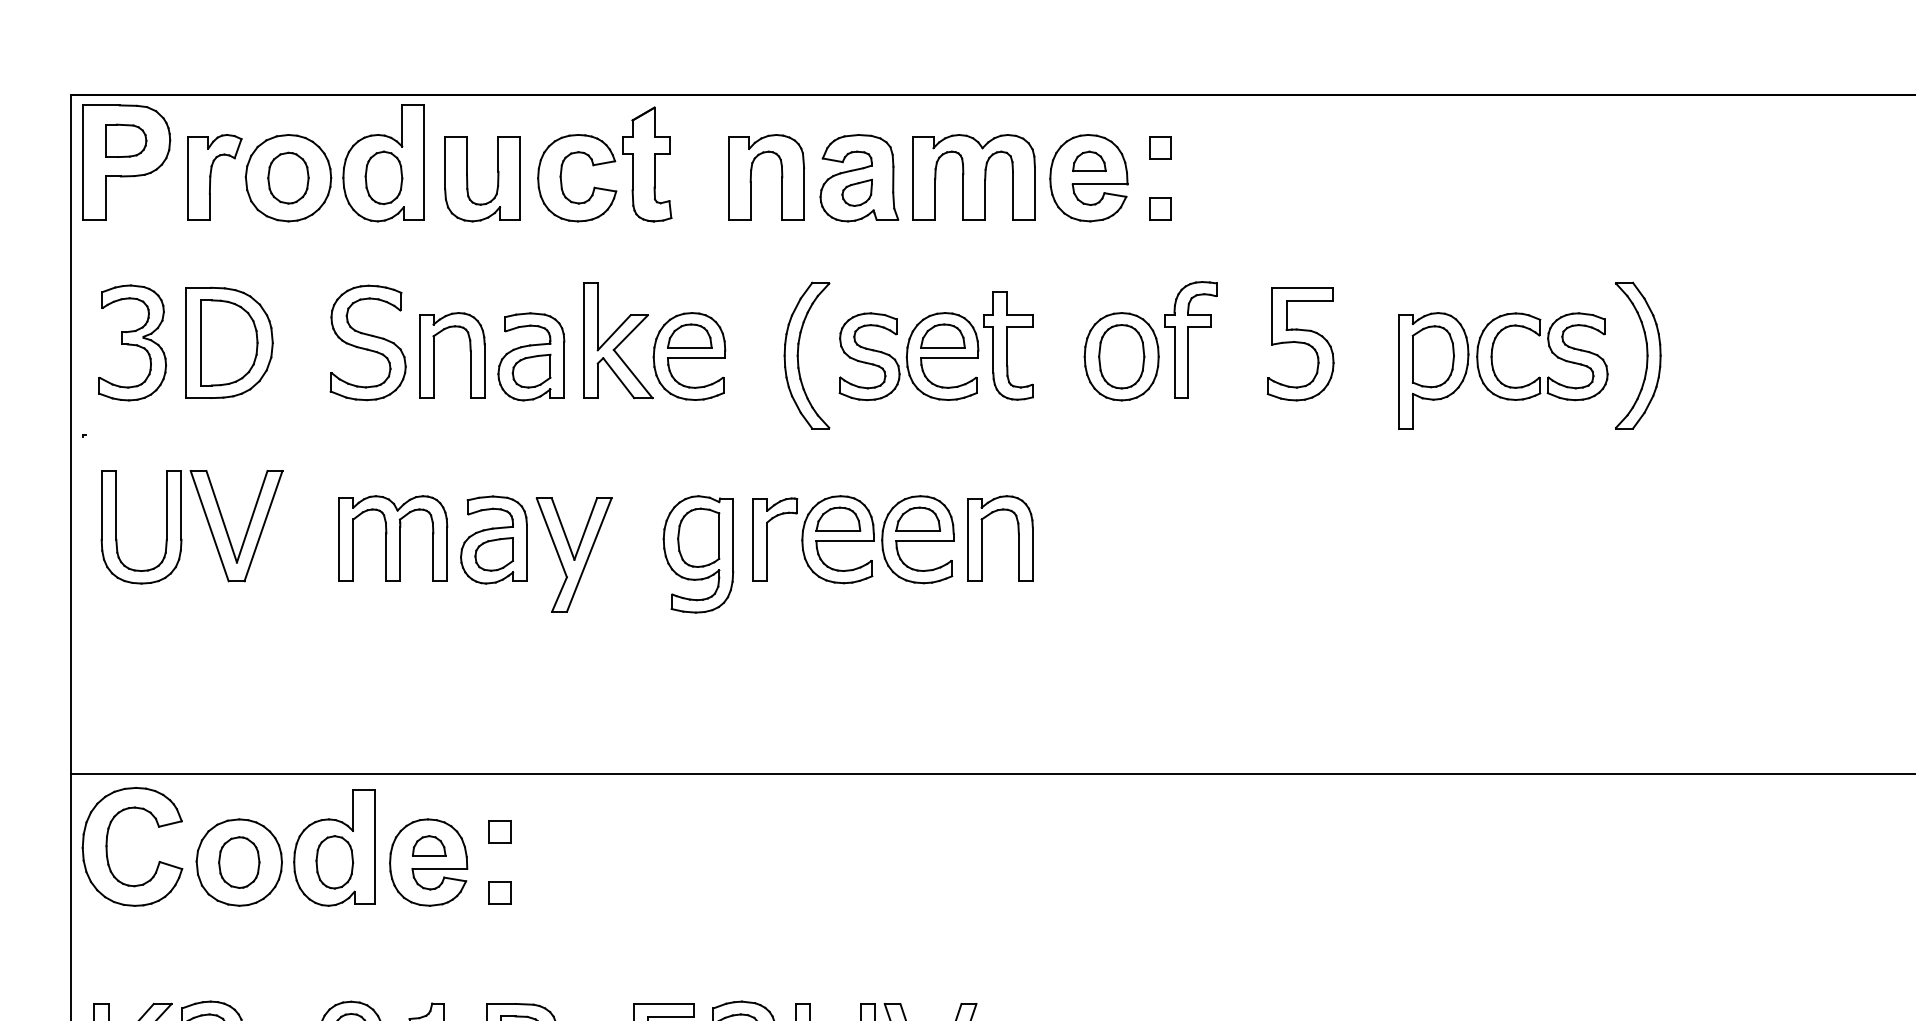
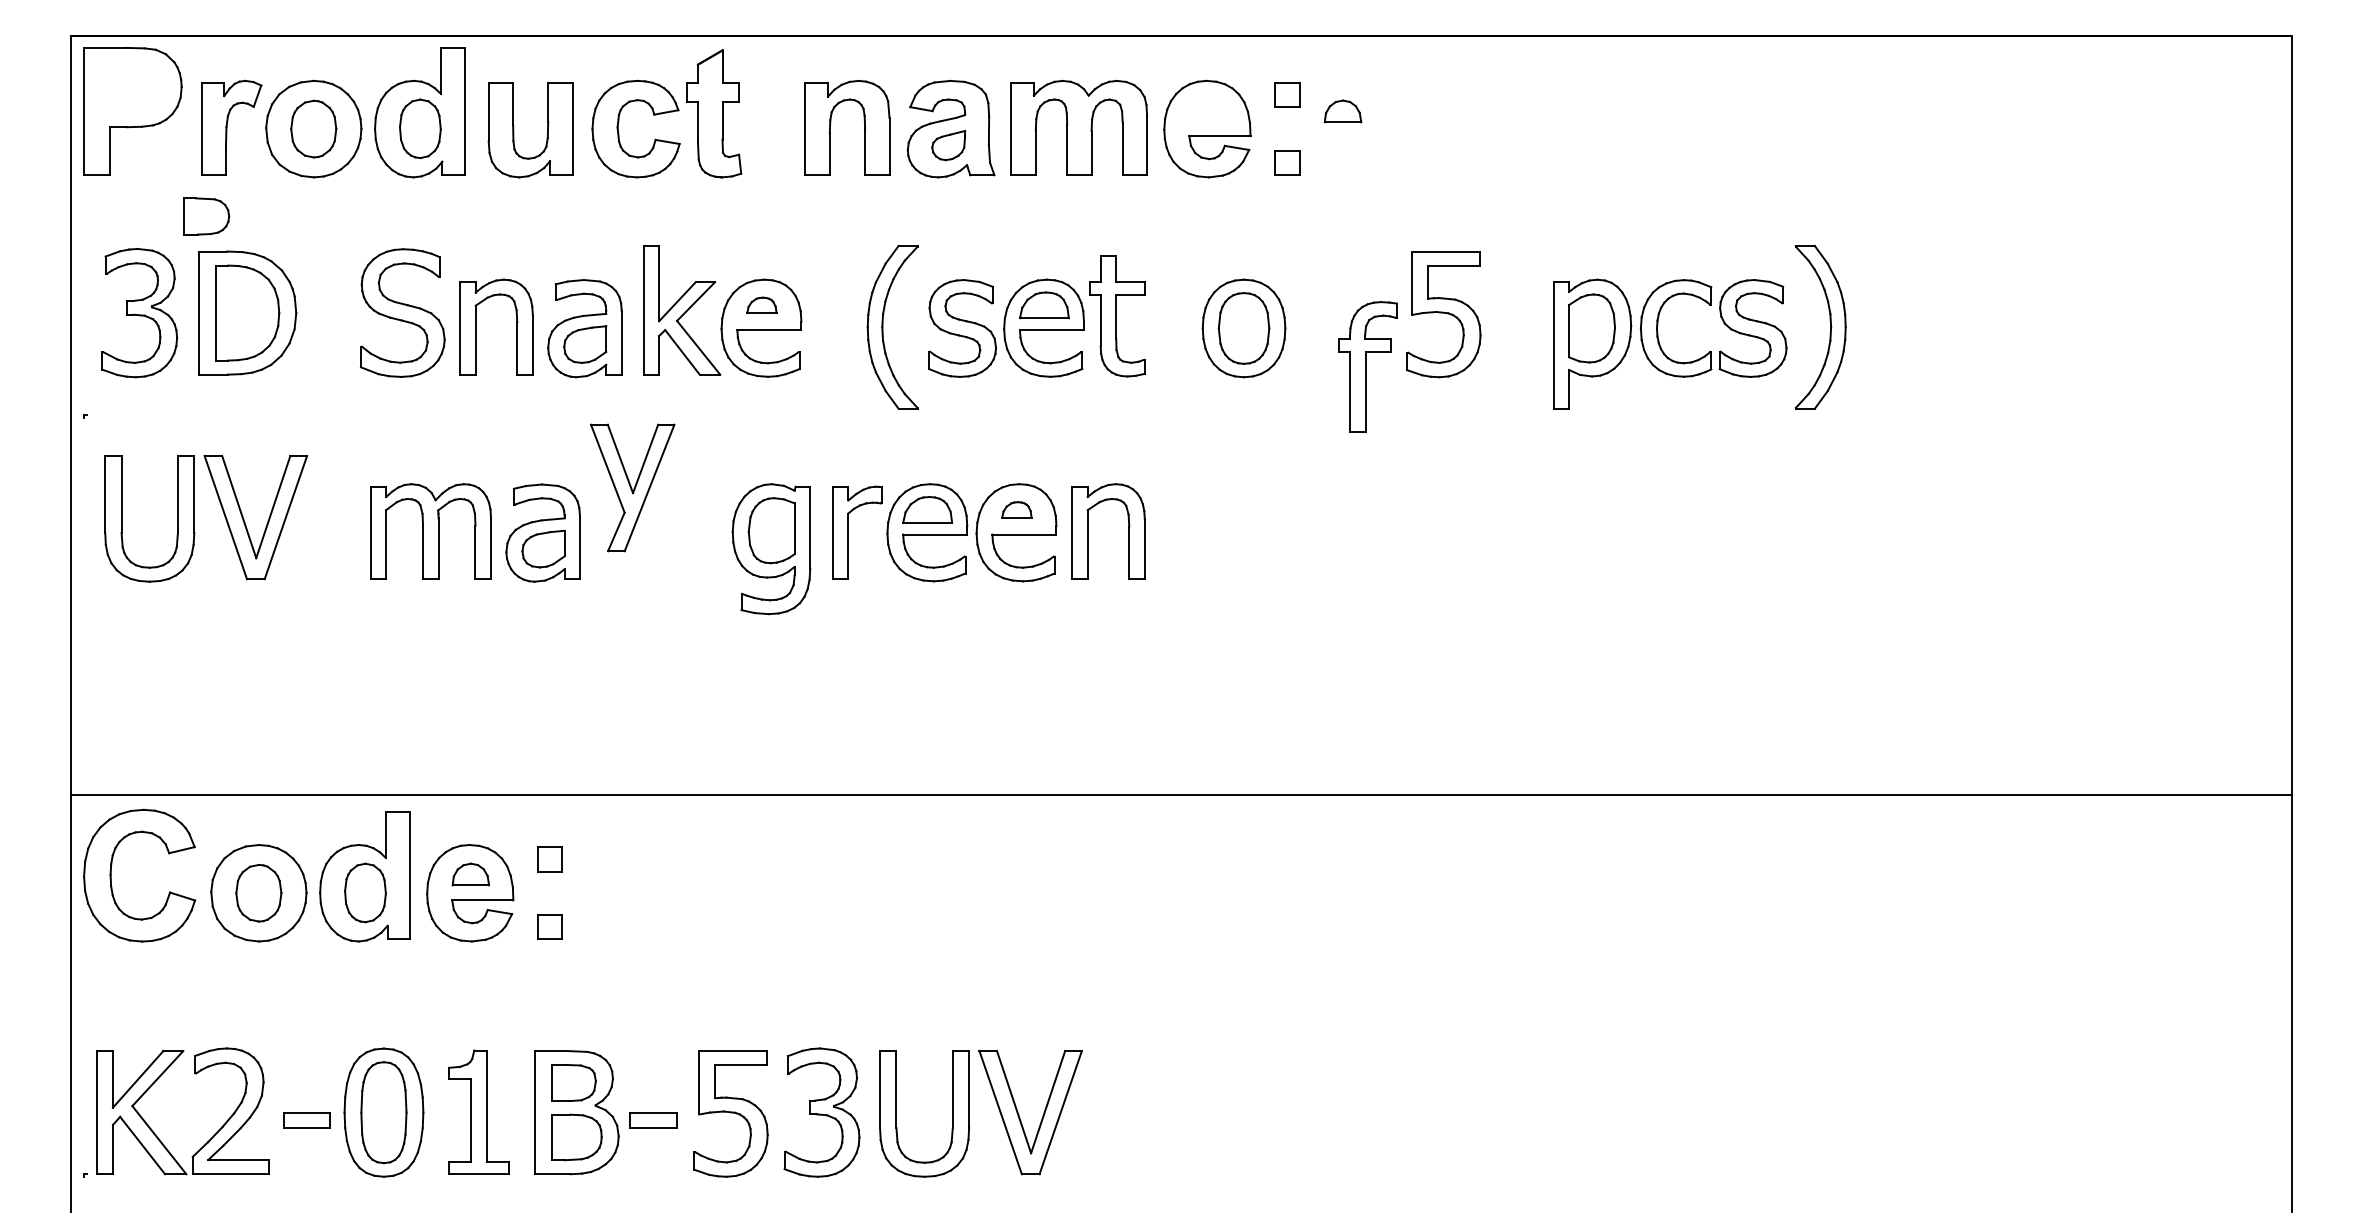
part: (126, 140) -> (206, 216), moved
part: (1088, 161) -> (1342, 111), moved
part: (689, 336) -> (761, 305), size x0.6
part: (1190, 339) -> (1367, 366), moved
part: (917, 518) -> (1016, 509), size x0.6
part: (573, 554) -> (632, 487), moved

